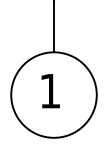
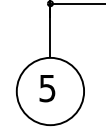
text: (50, 91) -> (47, 88), 1 -> 5

